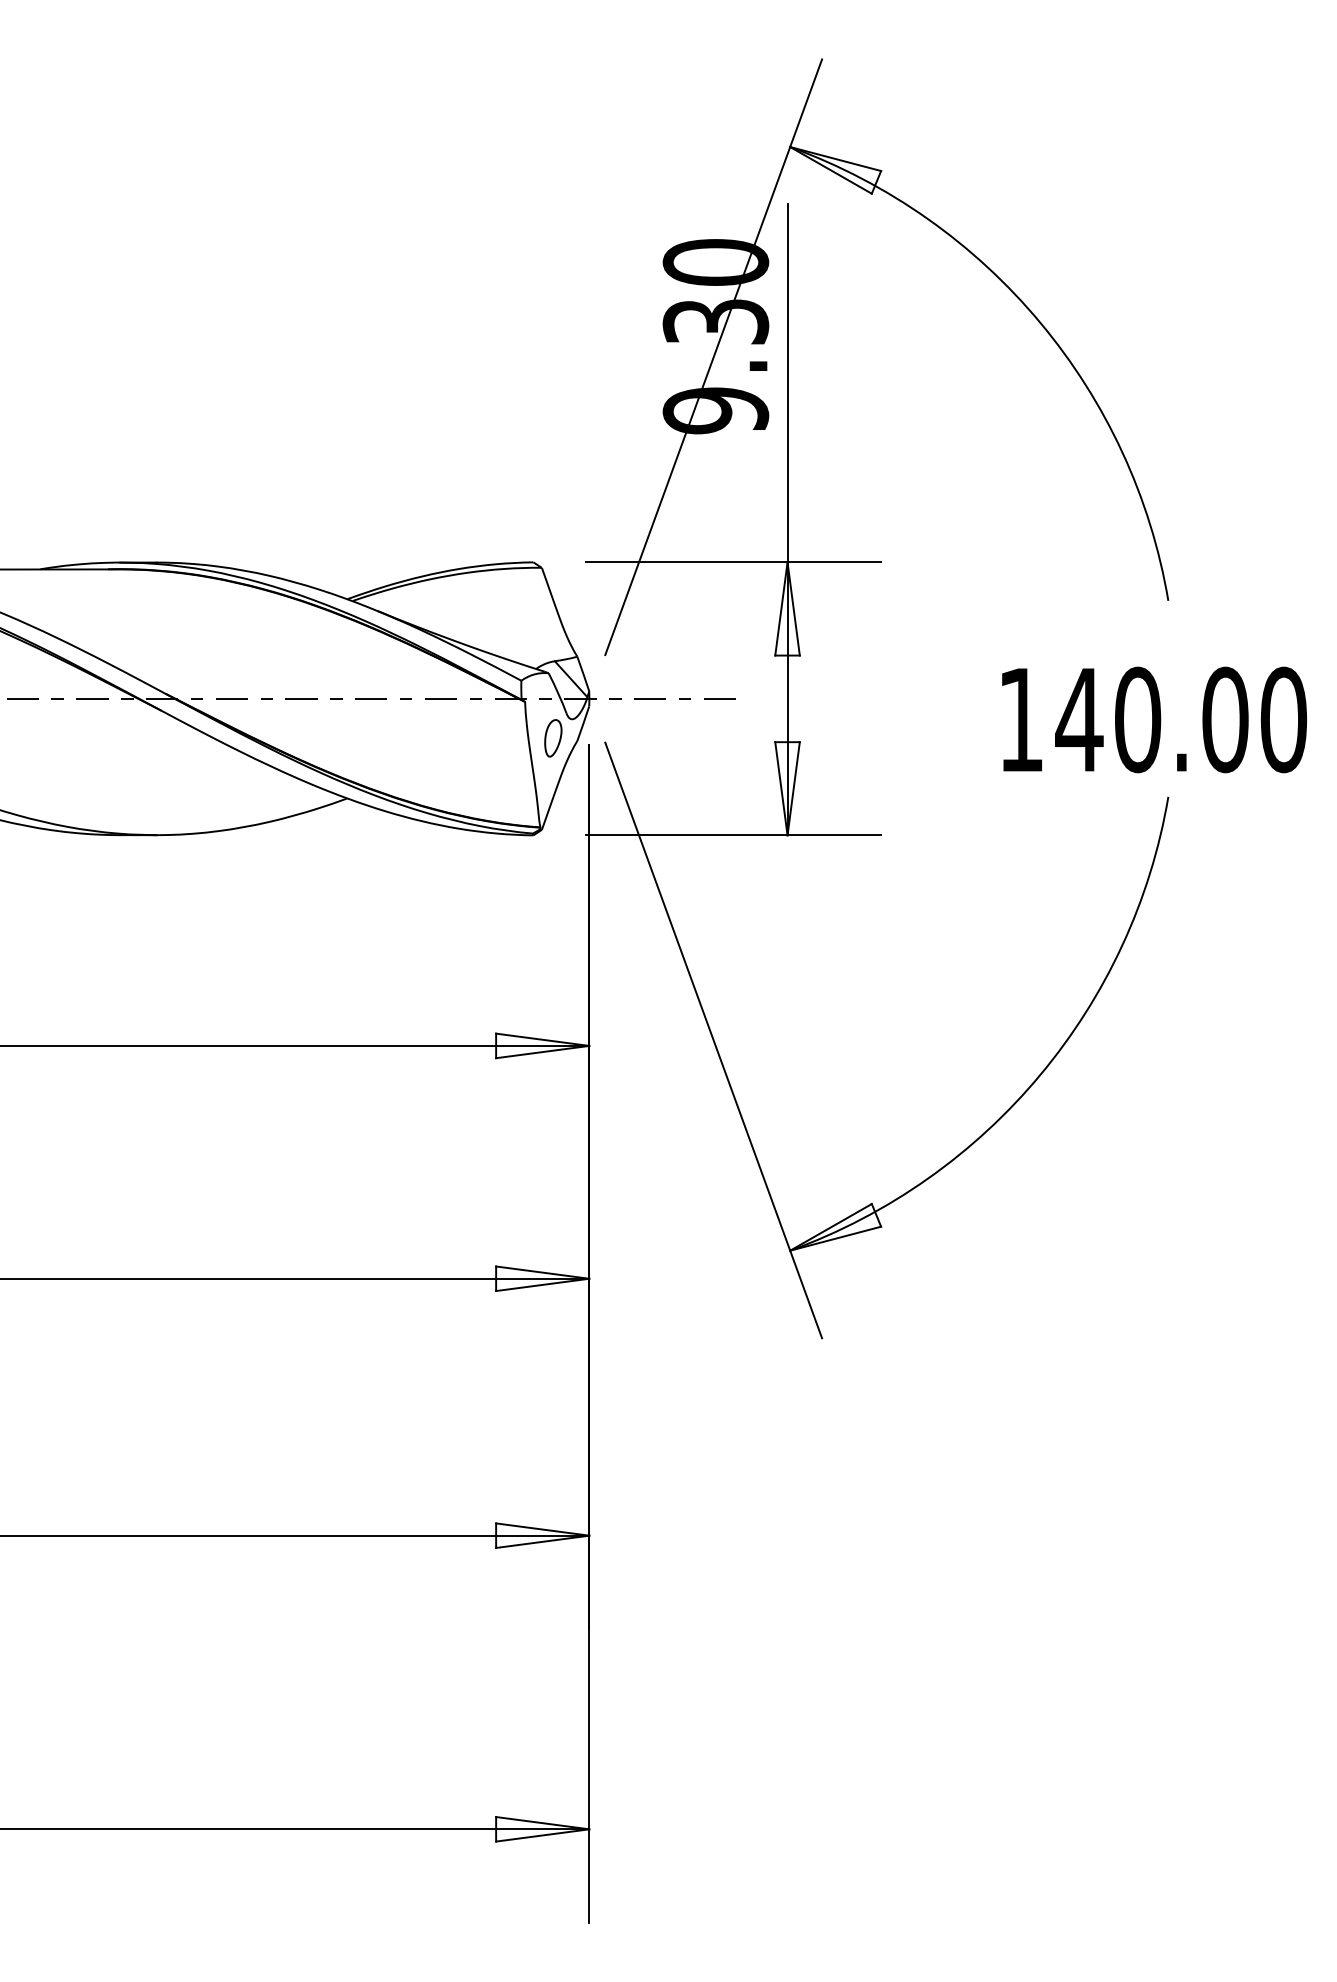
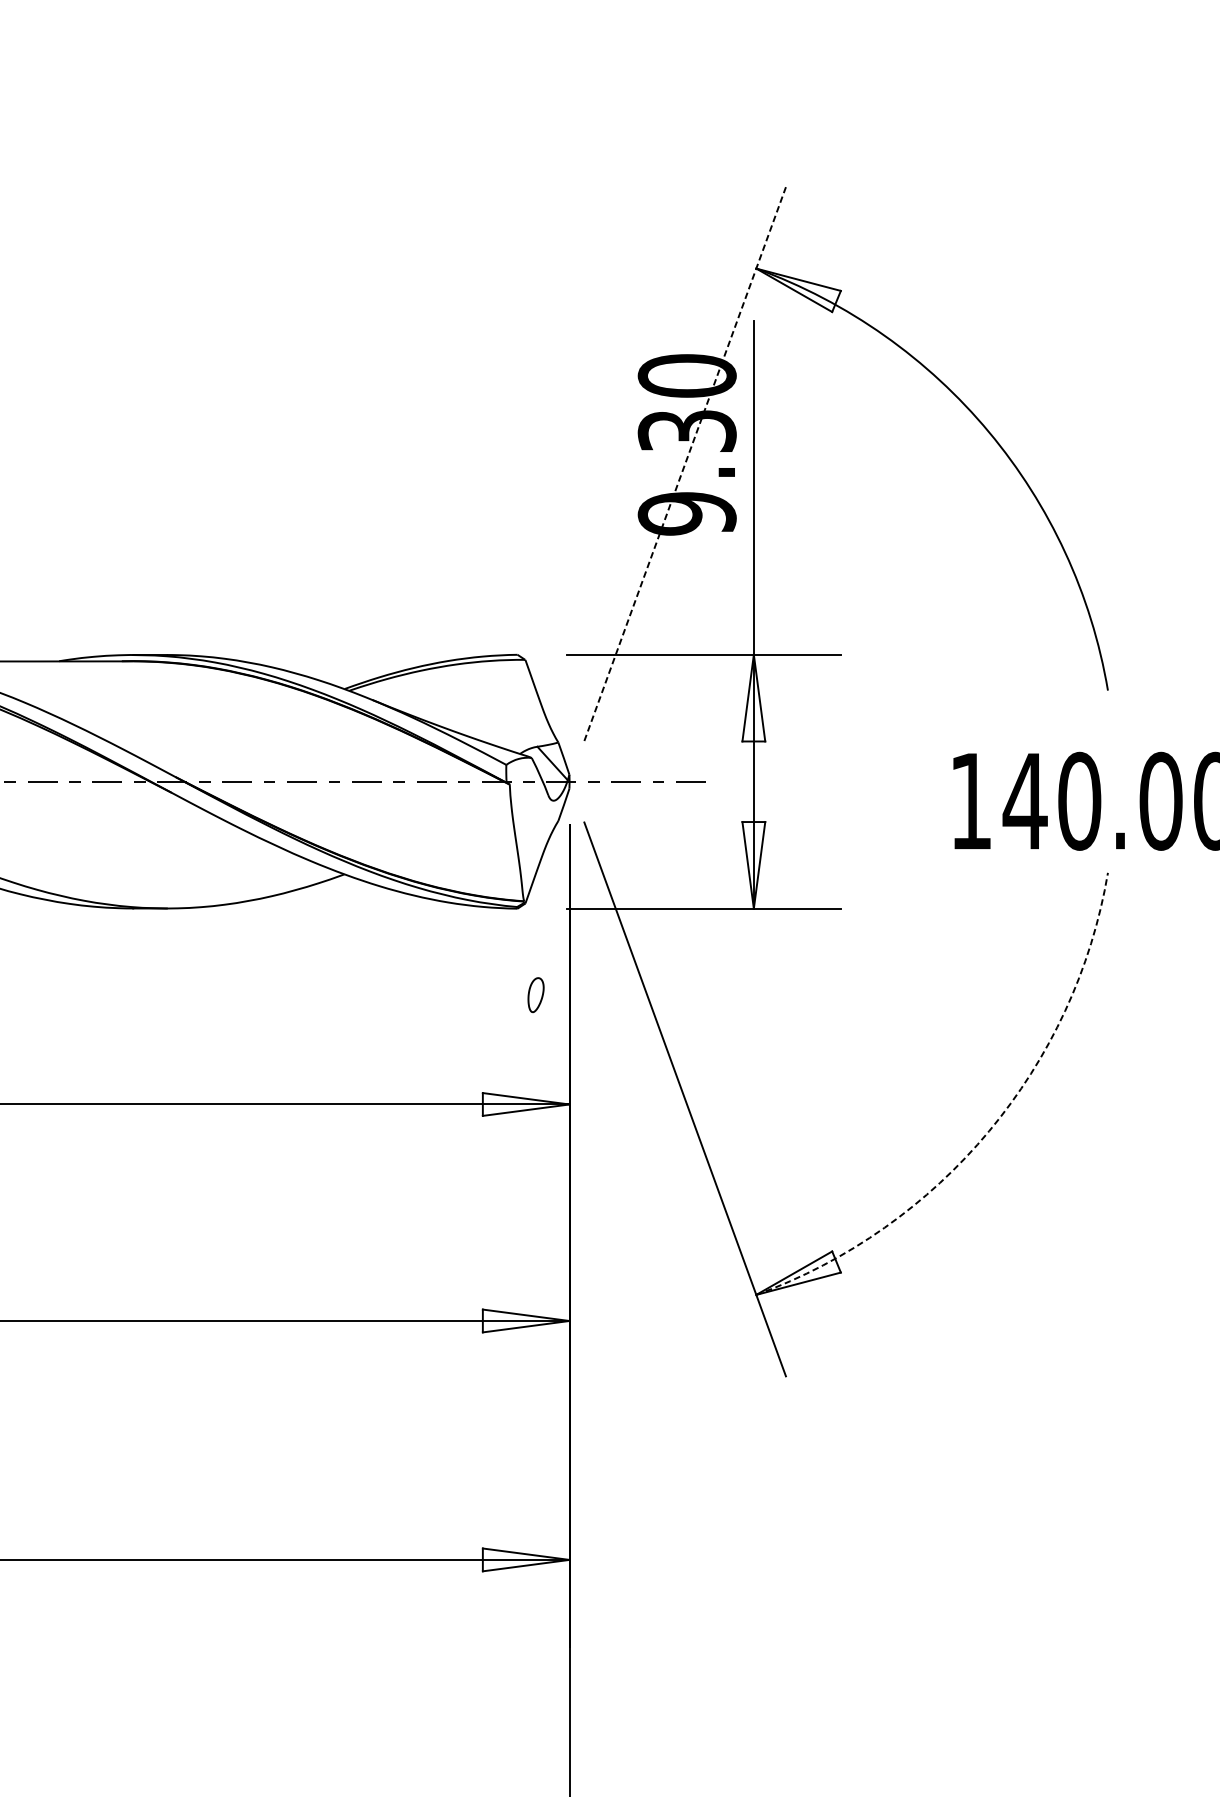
line: (713, 357) -> (684, 464), solid -> dashed
part: (553, 738) -> (536, 995), moved
arc: (1040, 1074) -> (989, 1131), solid -> dashed

